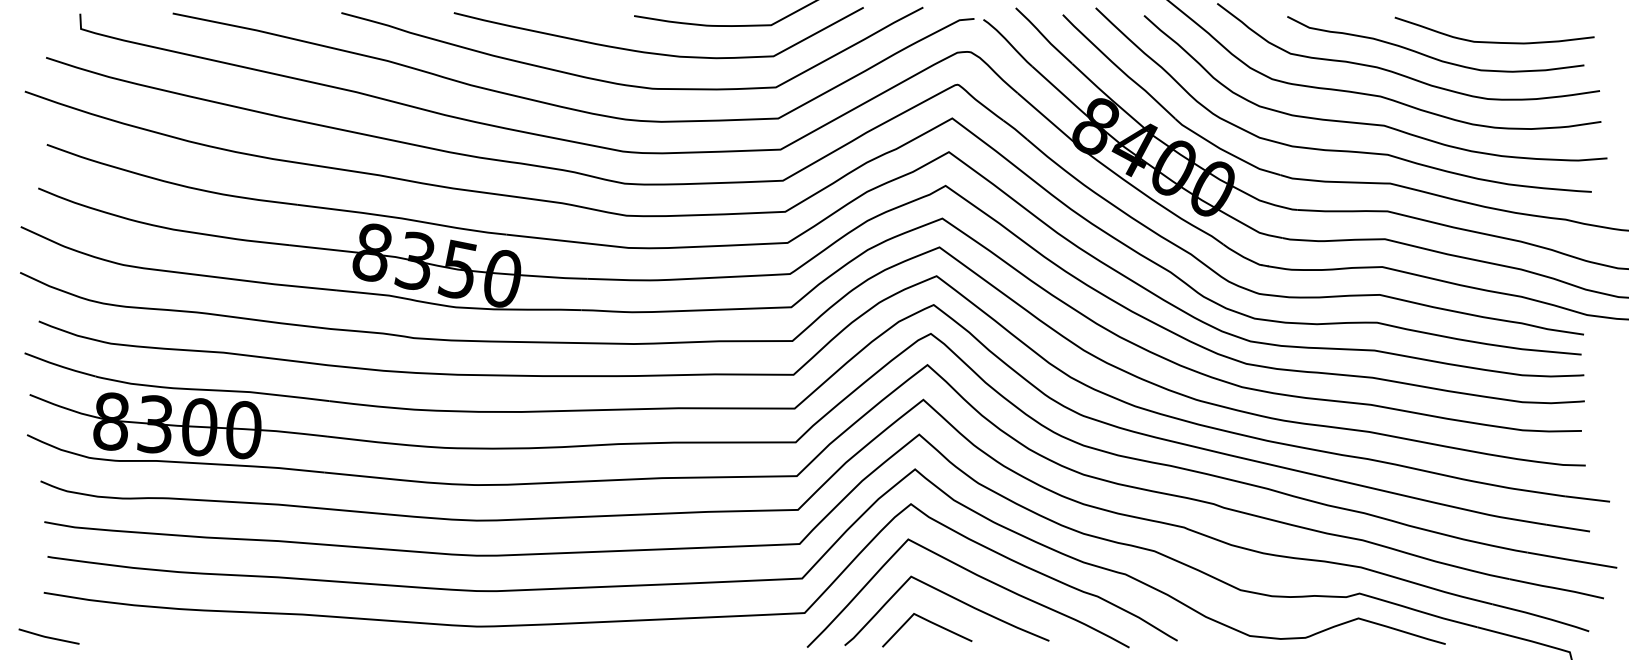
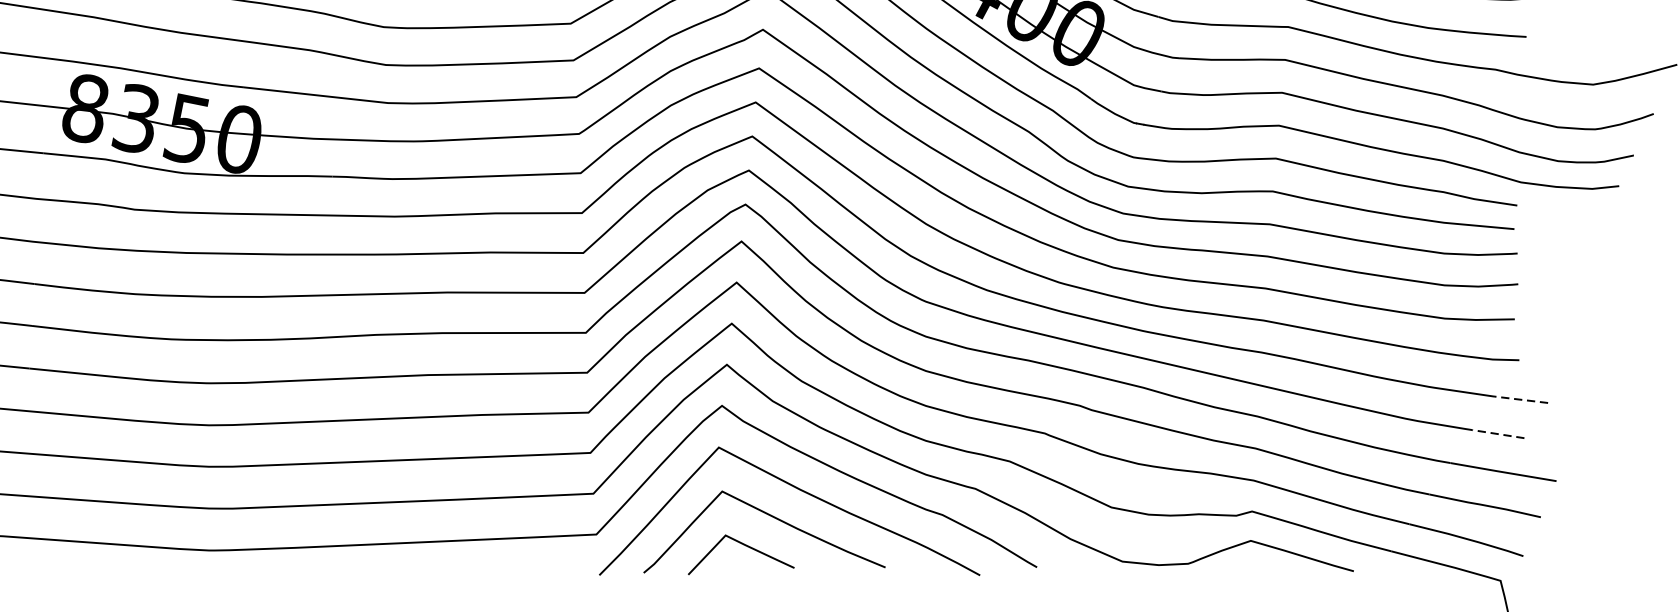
line: (1587, 499) -> (1521, 400), solid -> dashed
line: (1567, 528) -> (1497, 434), solid -> dashed

